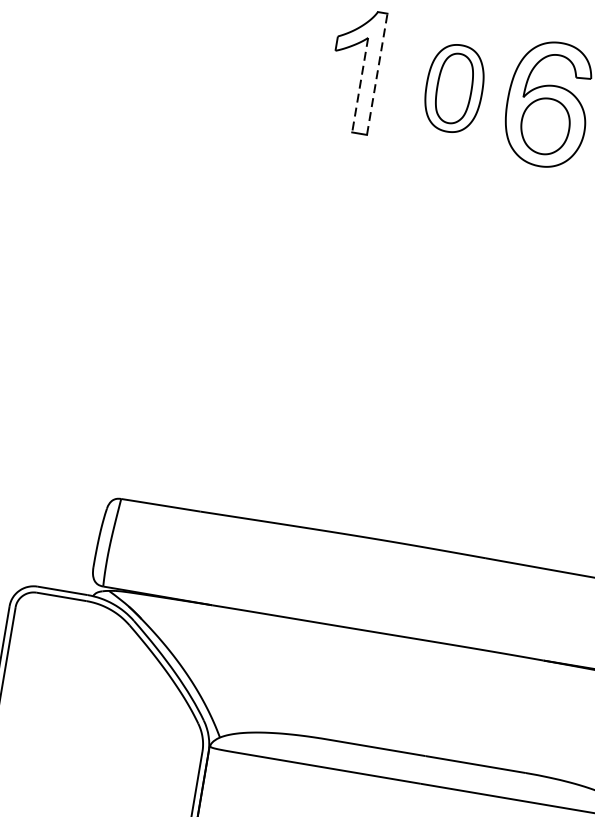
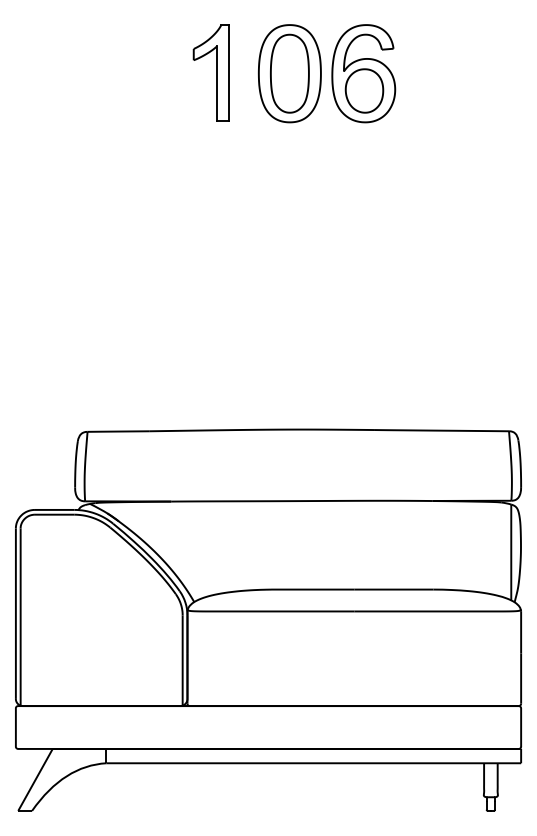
line: (376, 73) -> (228, 72), dashed -> solid
line: (360, 85) -> (217, 83), dashed -> solid
part: (454, 88) -> (289, 73), size x1.43

